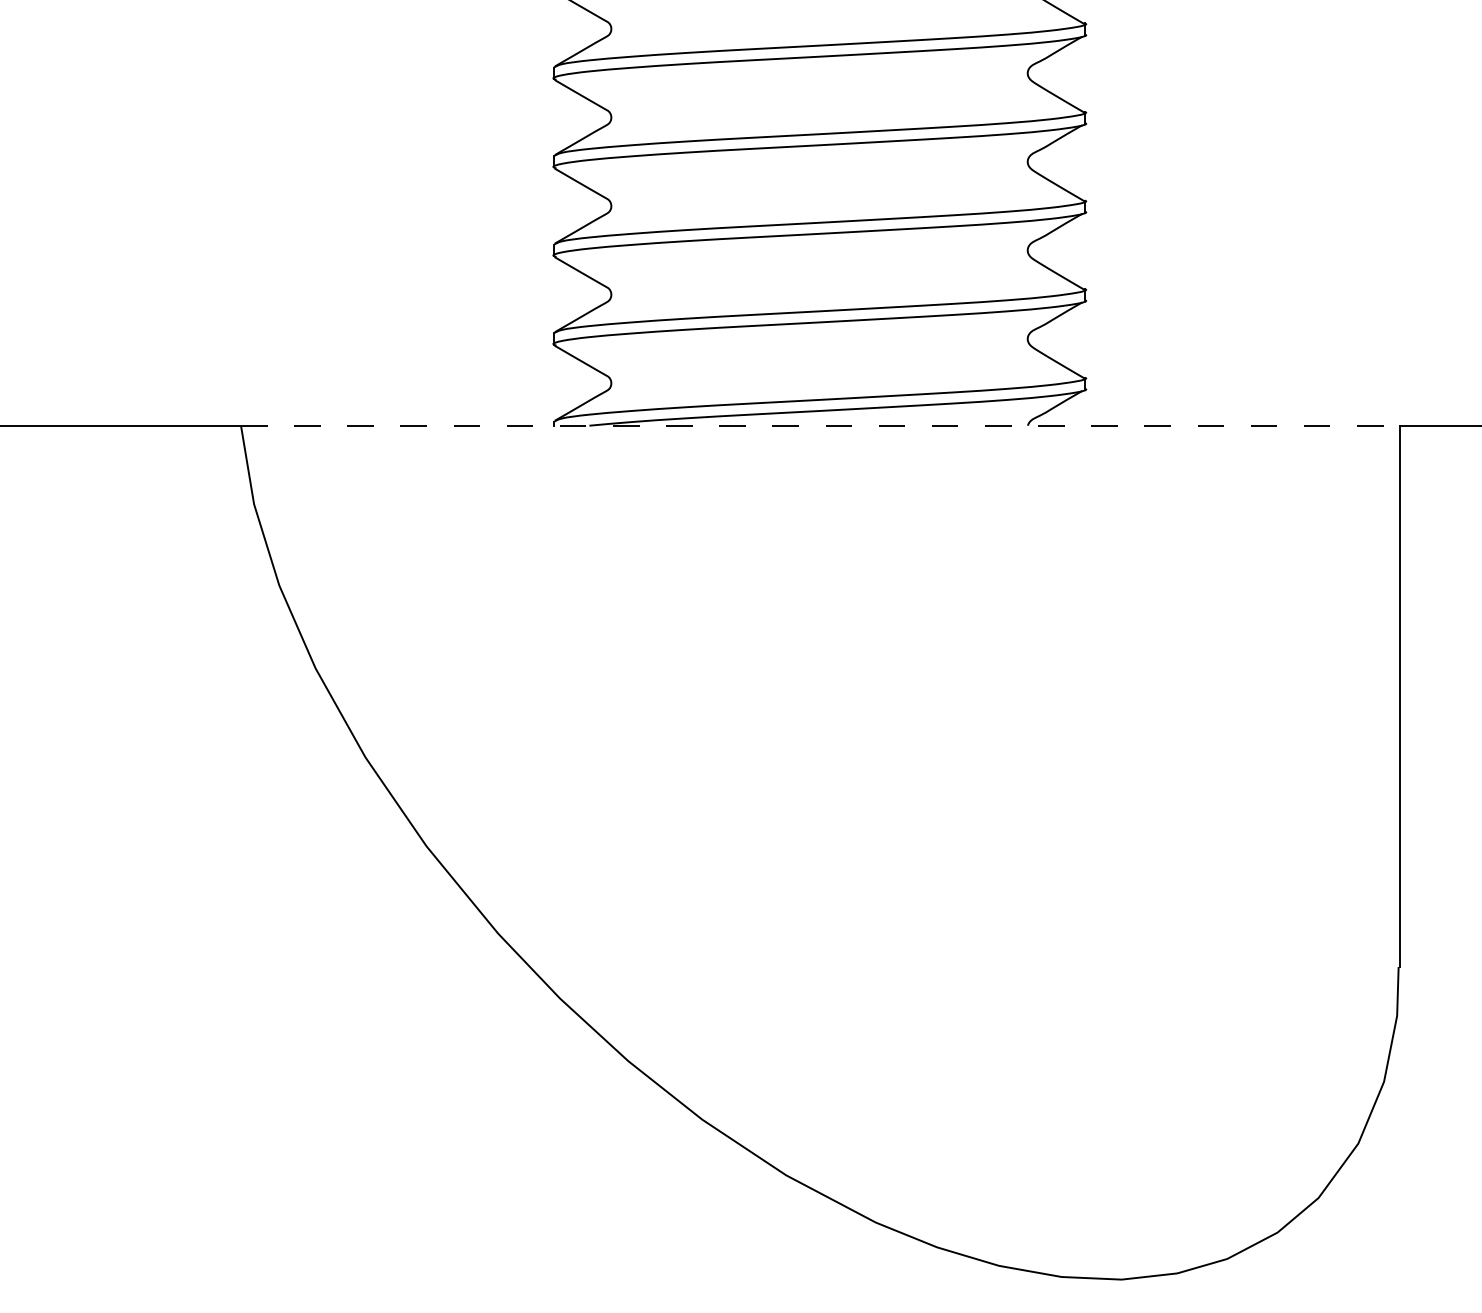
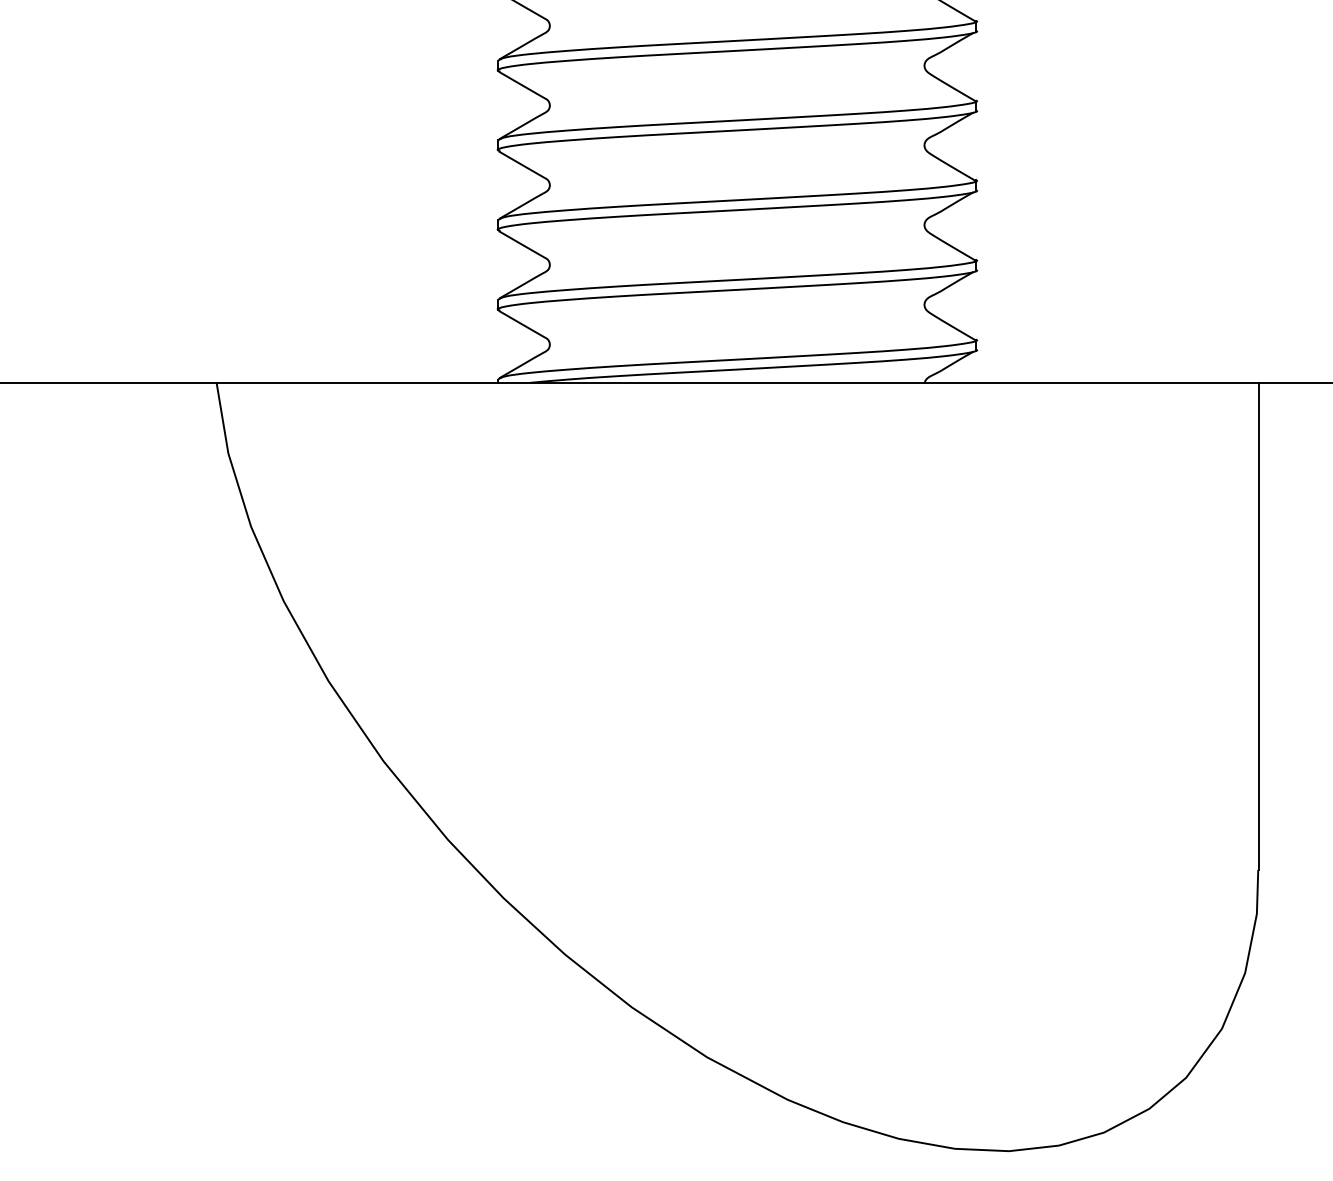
line: (820, 425) -> (738, 382), dashed -> solid

